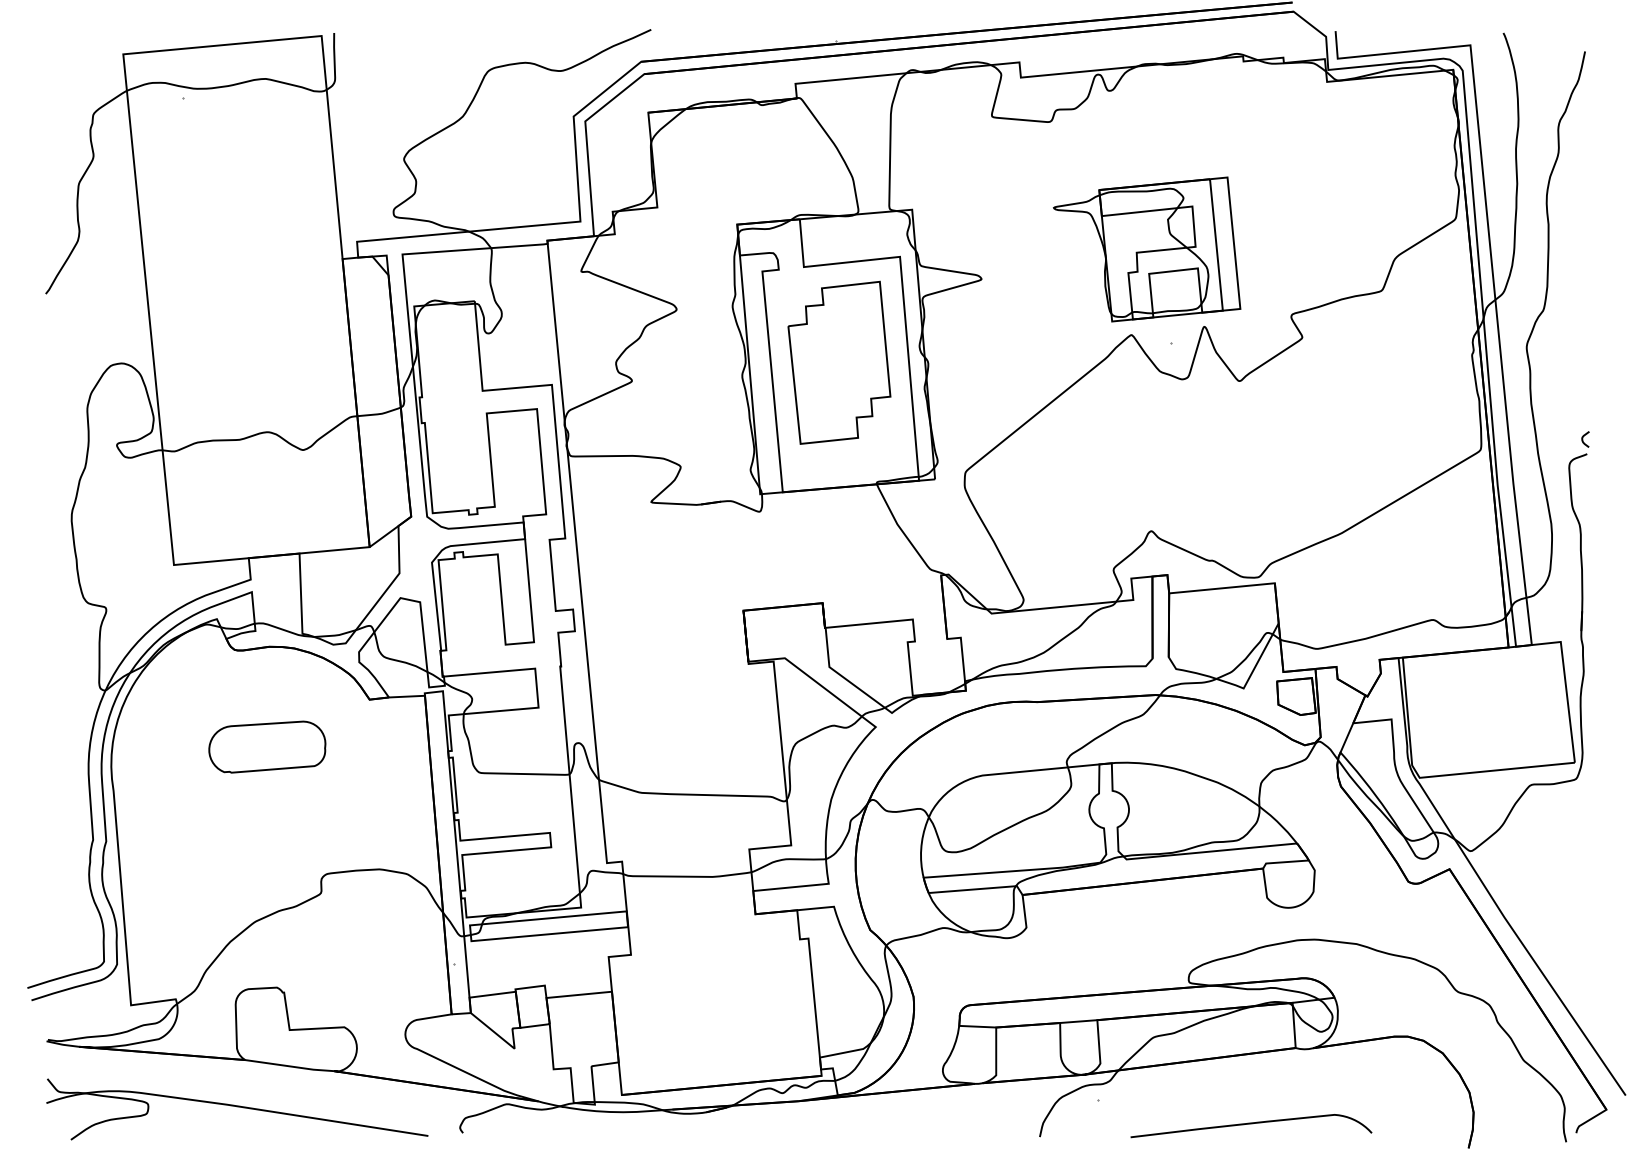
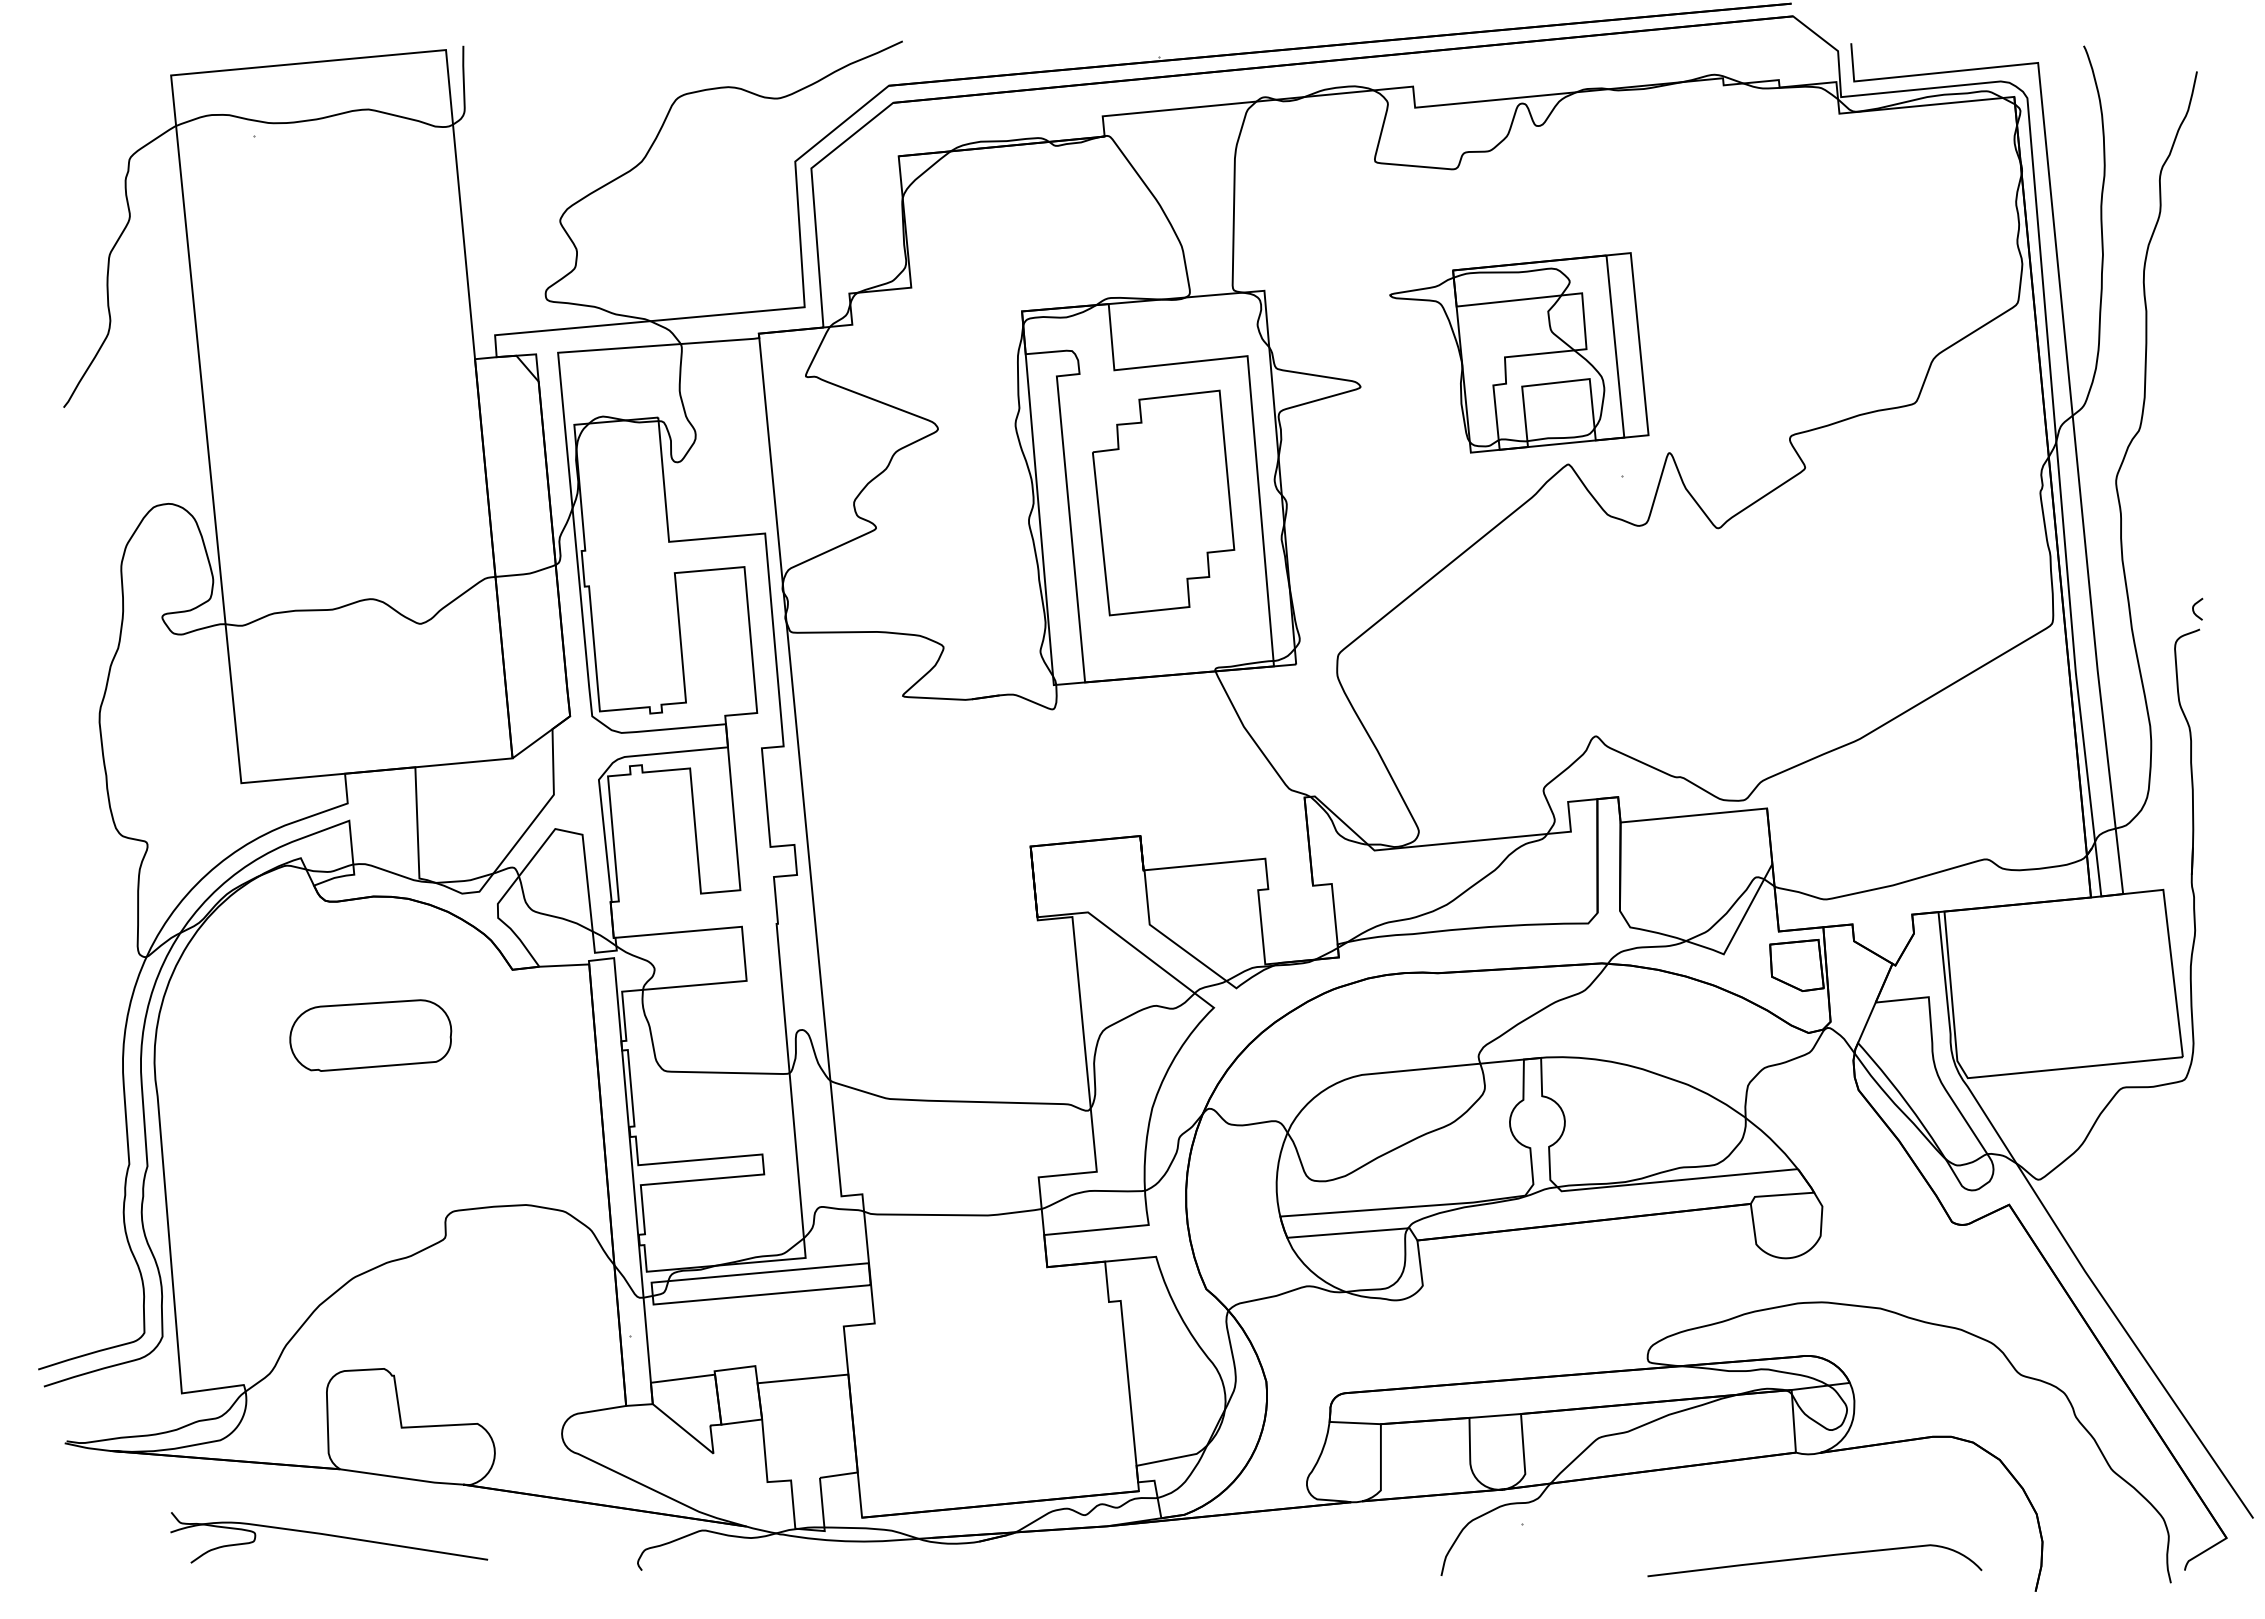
part: (1147, 249) -> (1519, 352), moved
part: (237, 1109) -> (329, 1537), size x0.6
curve: (1251, 1124) -> (1815, 1558), moved

